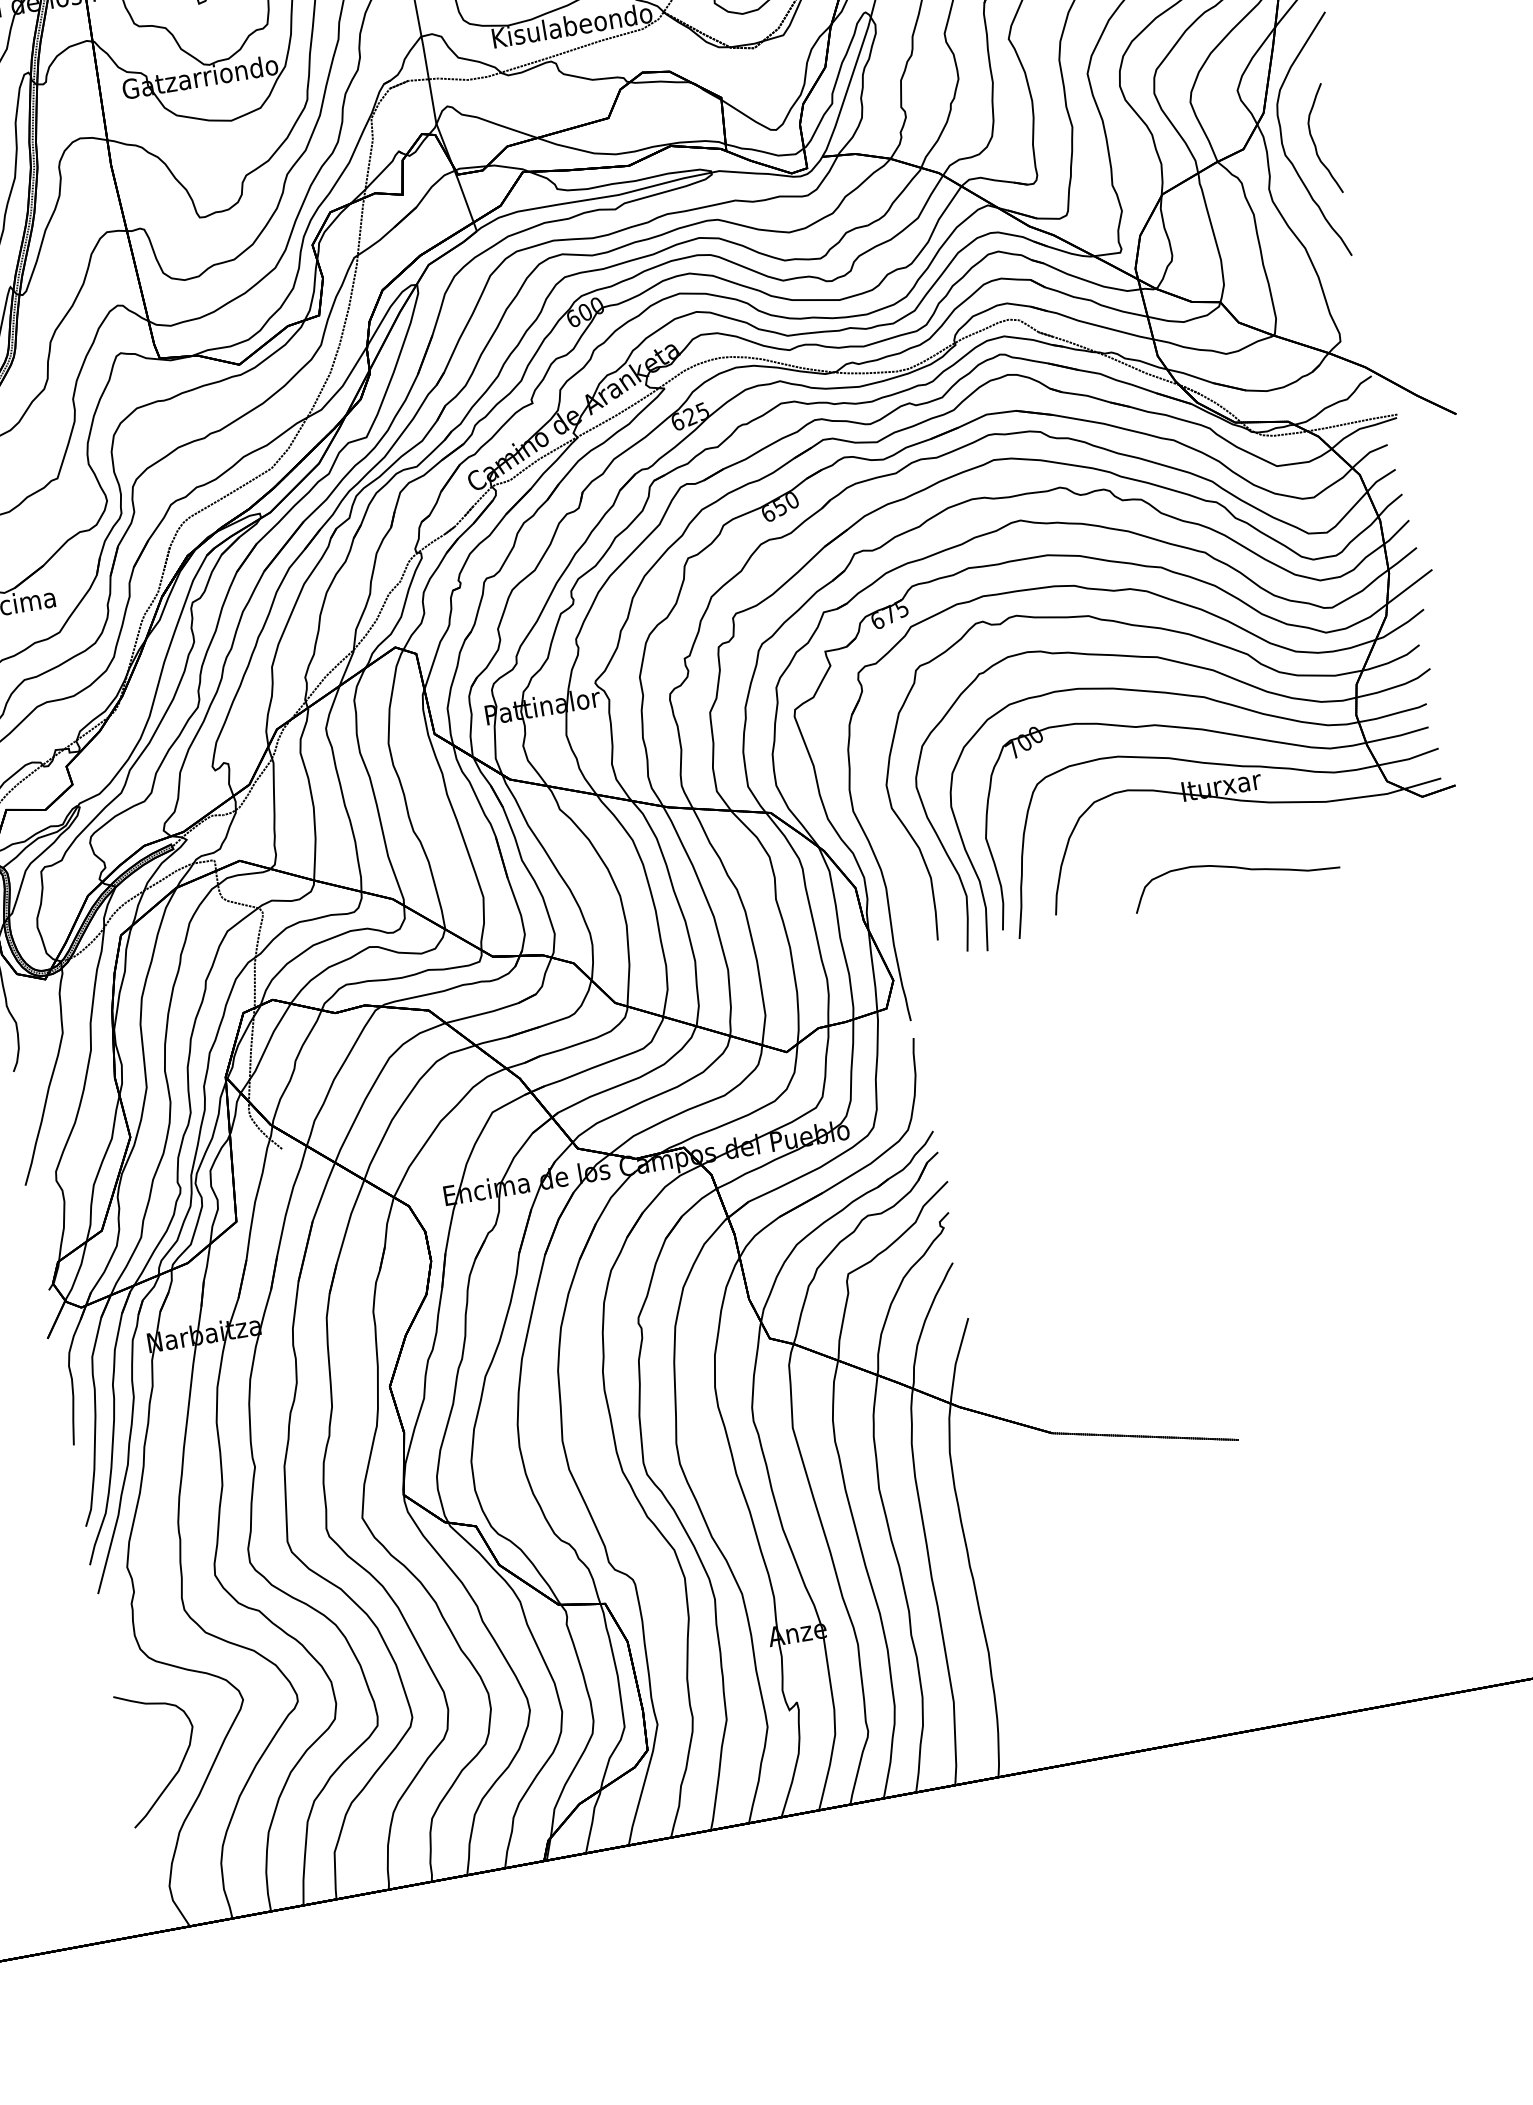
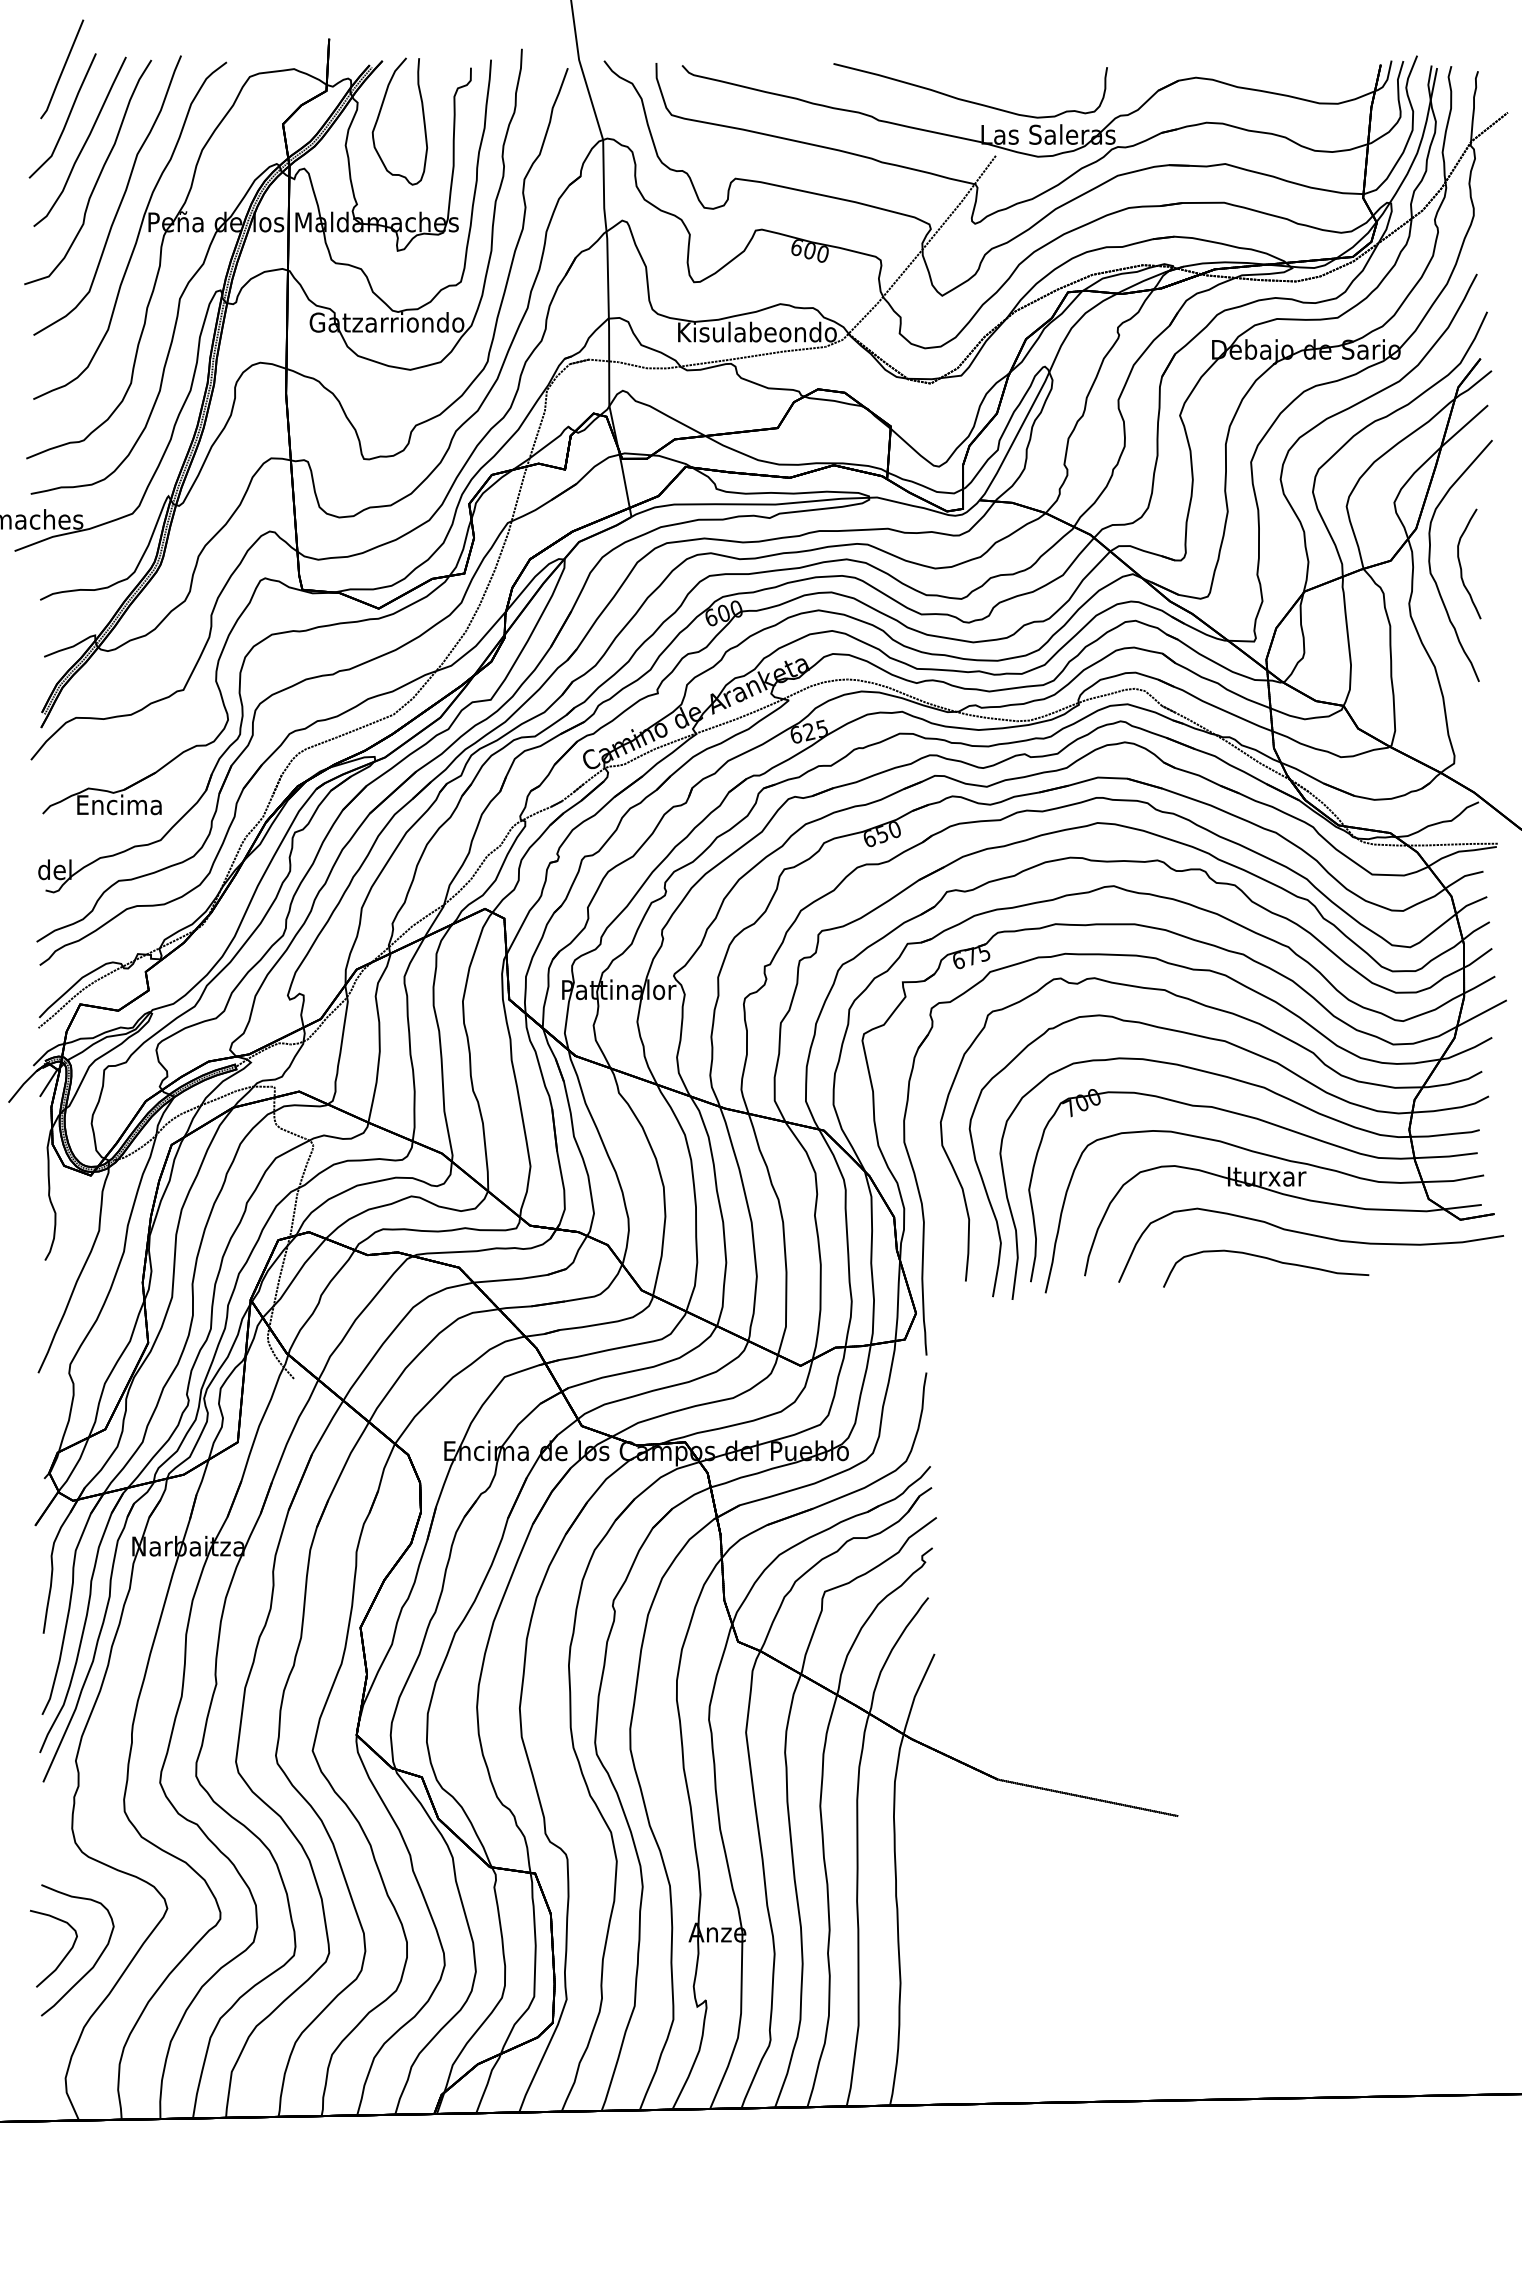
part: (1278, 837) -> (1313, 1236), added
curve: (147, 1765) -> (63, 1957), added

